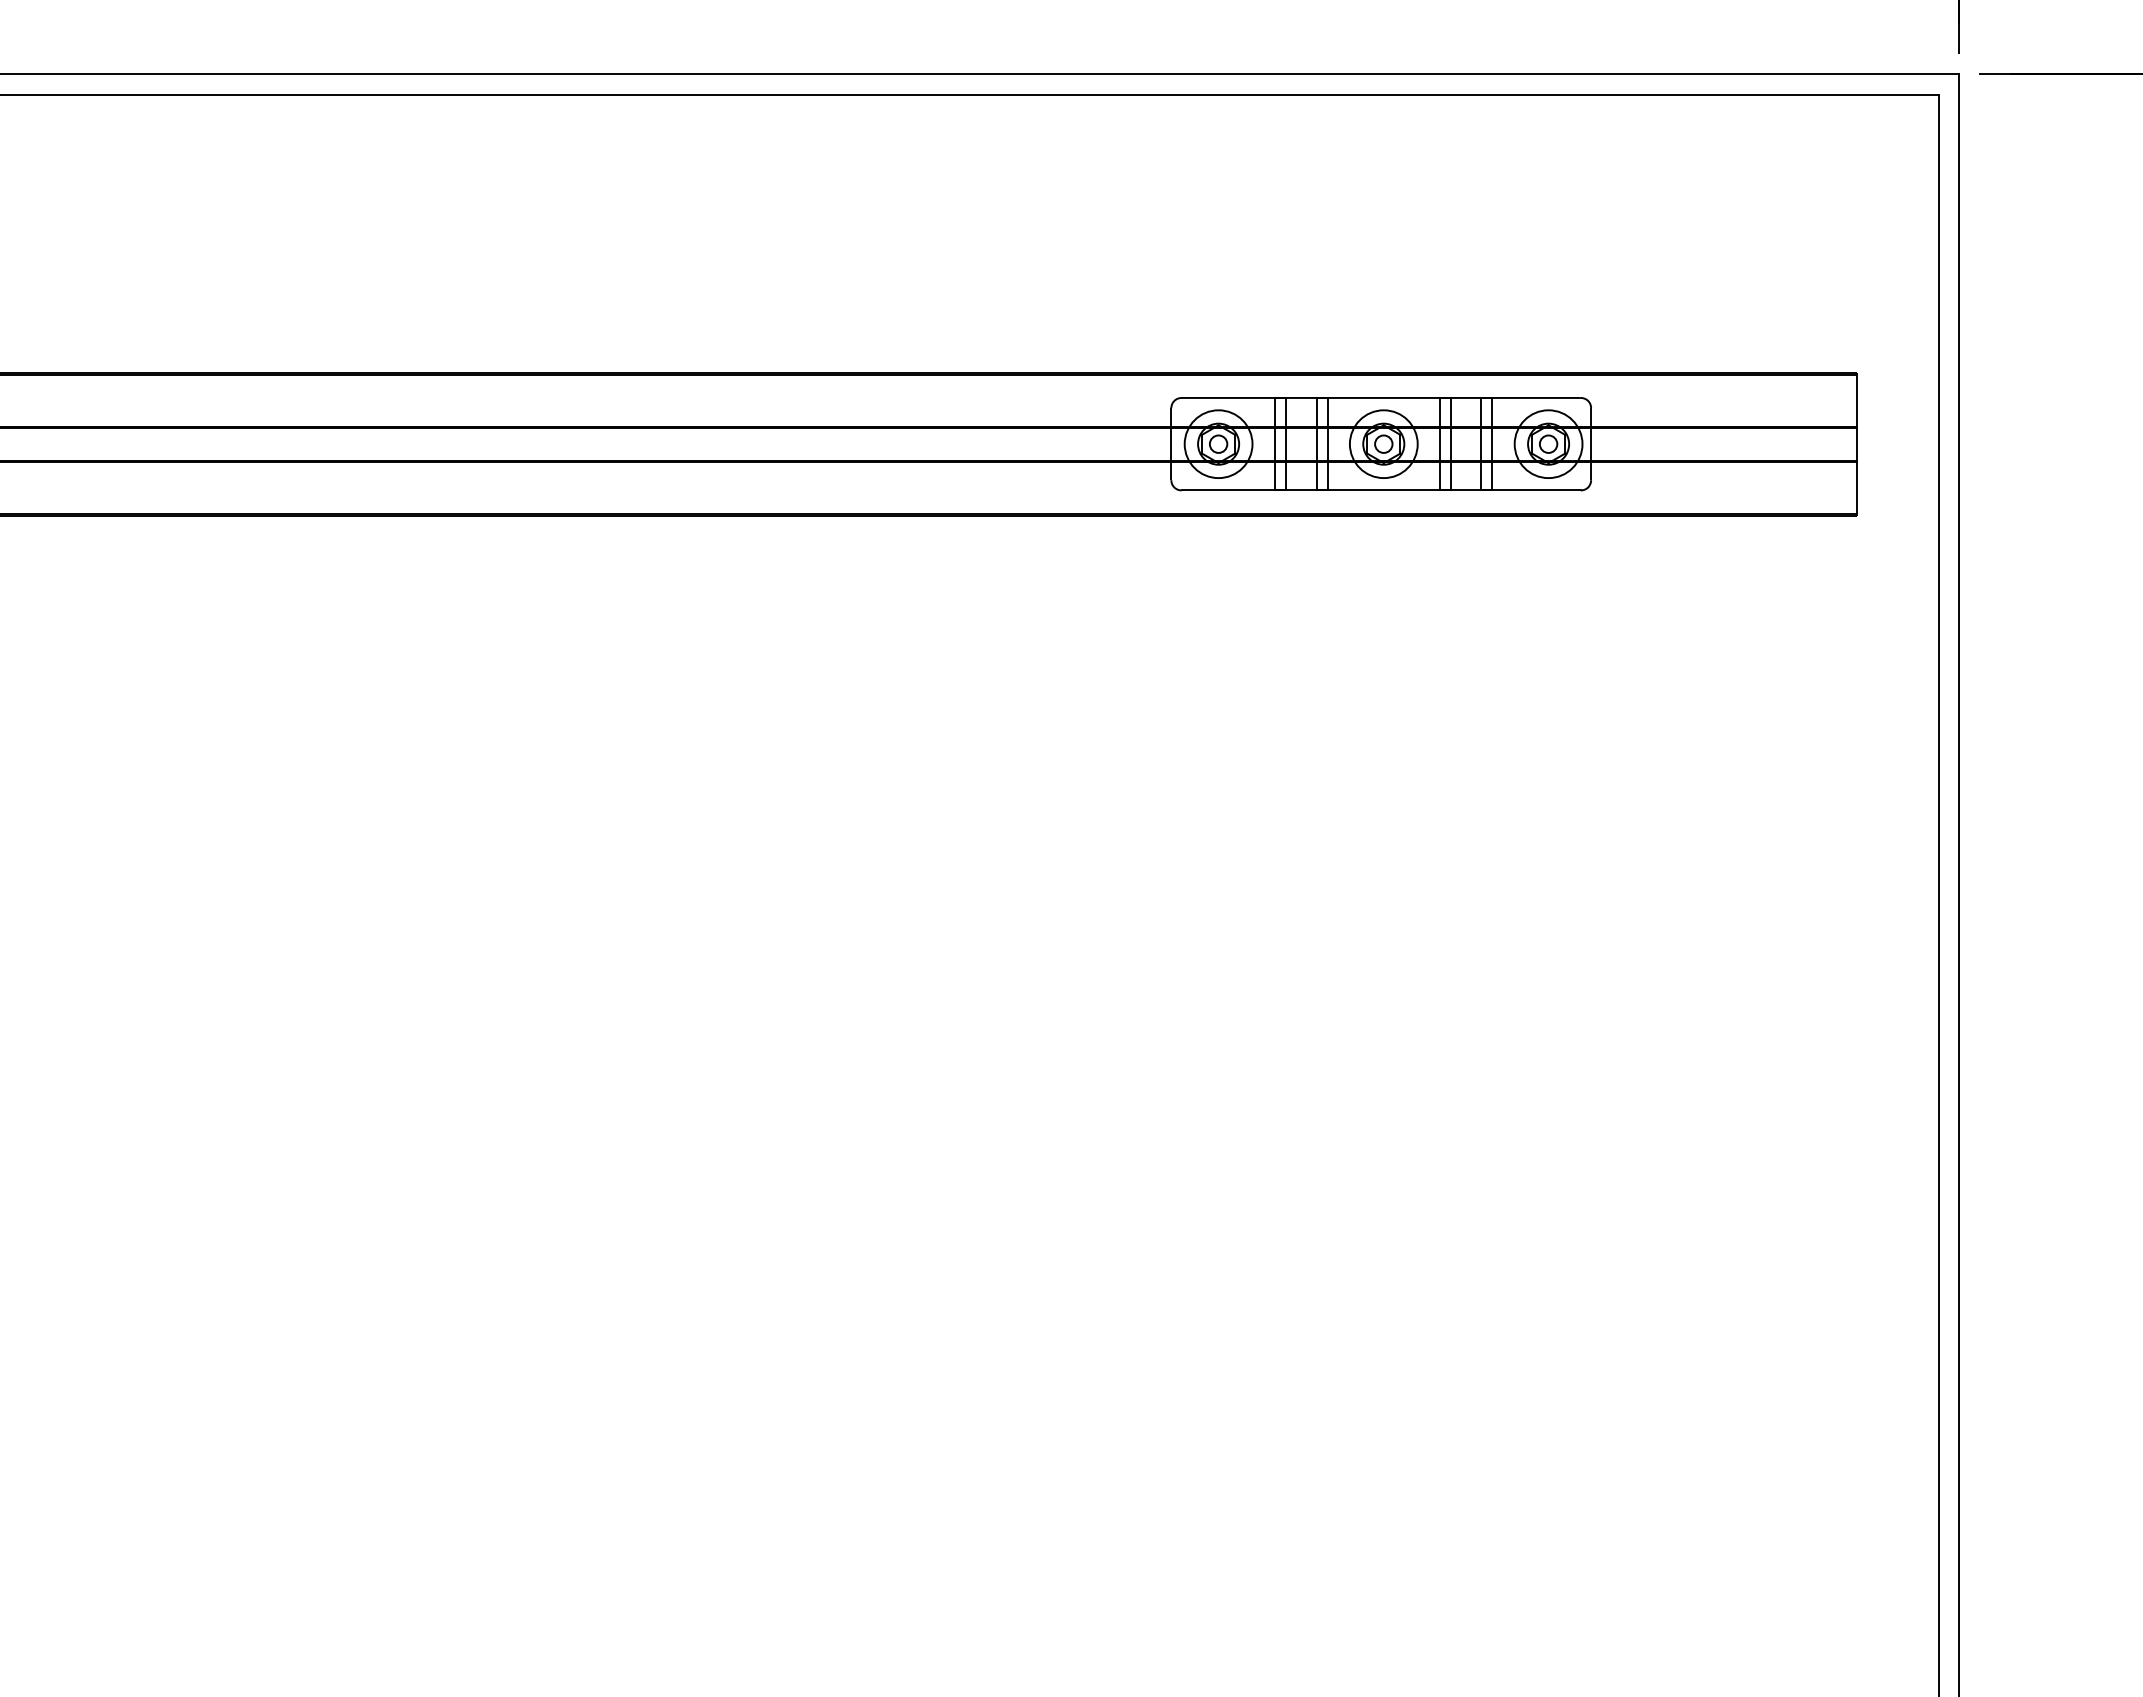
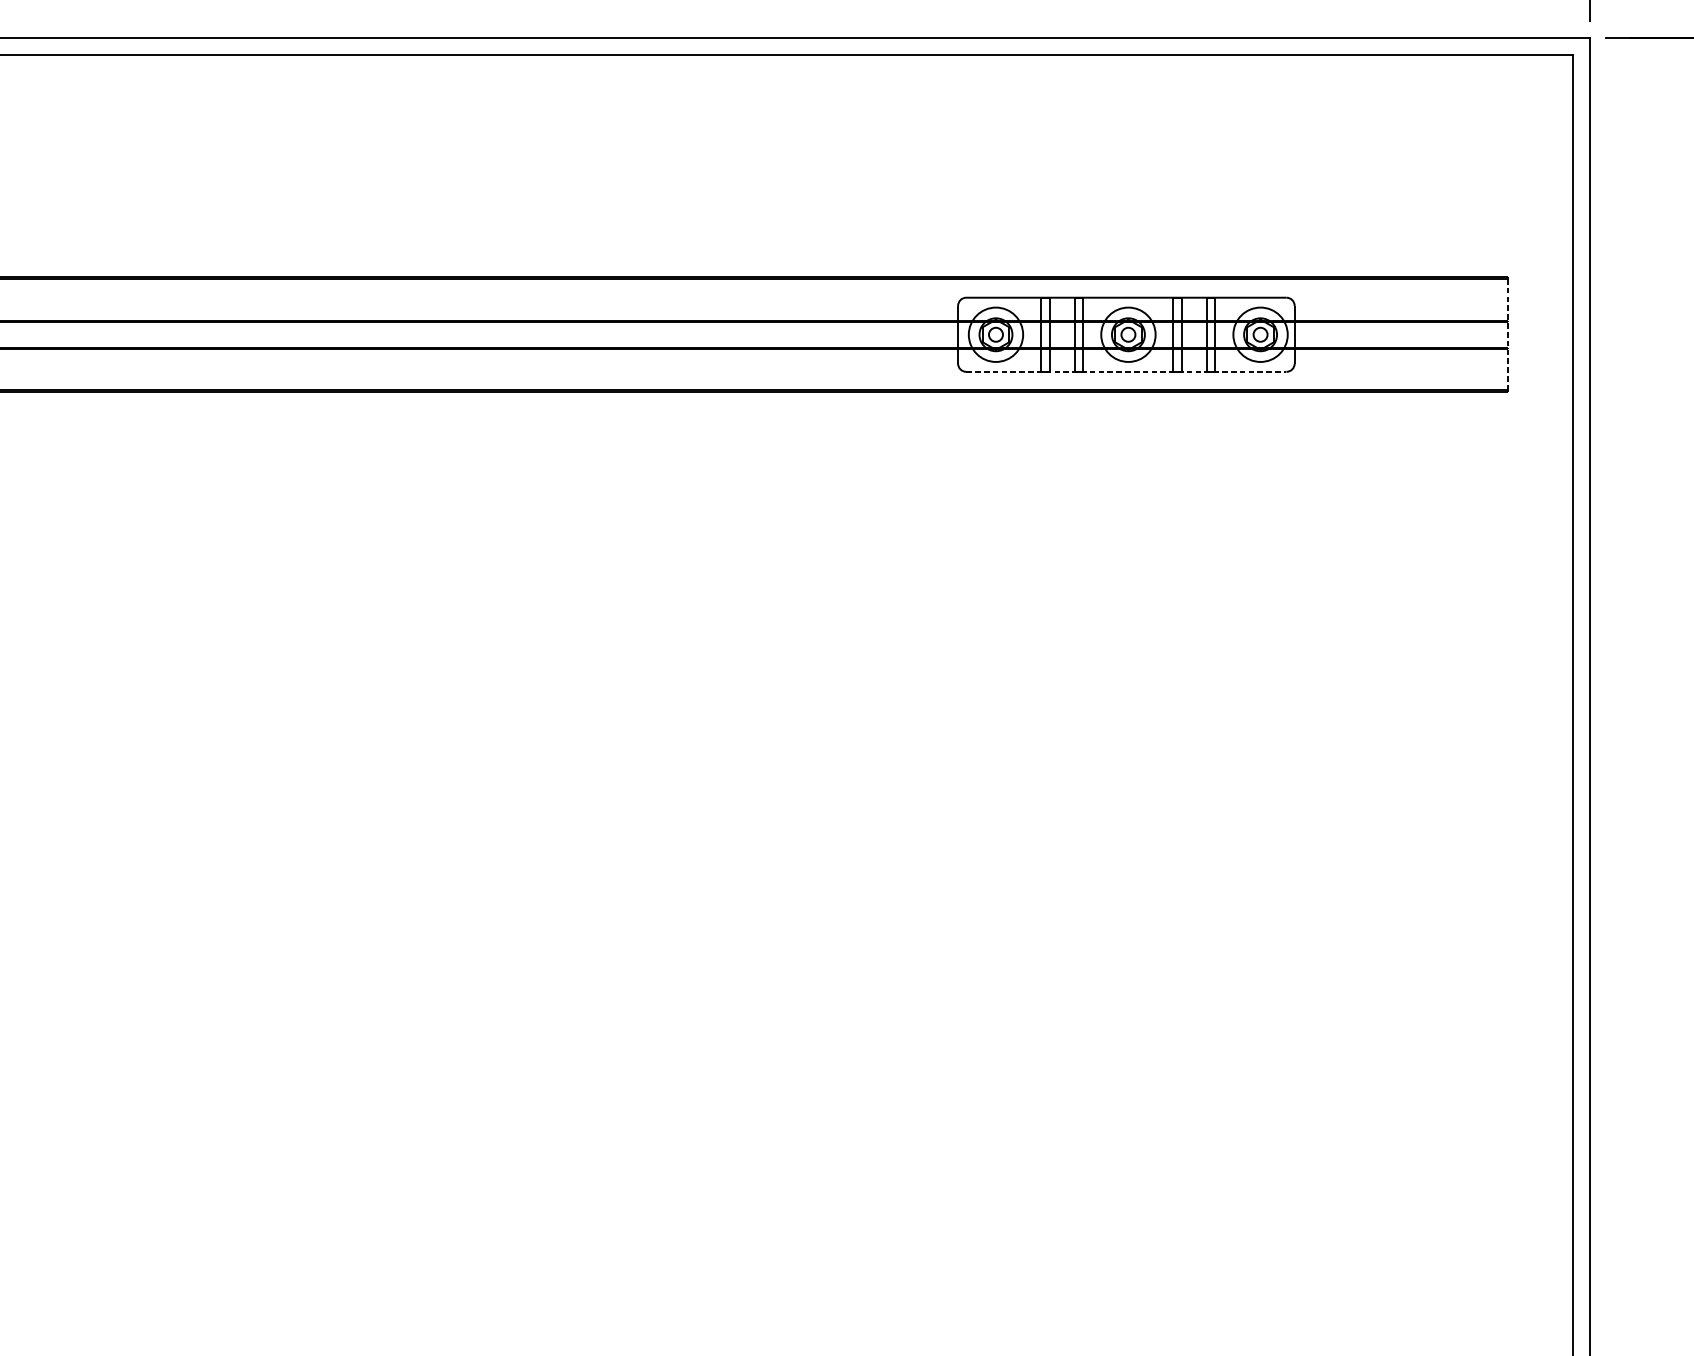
line: (1856, 444) -> (1507, 335), solid -> dashed
line: (1381, 490) -> (1126, 371), solid -> dashed

